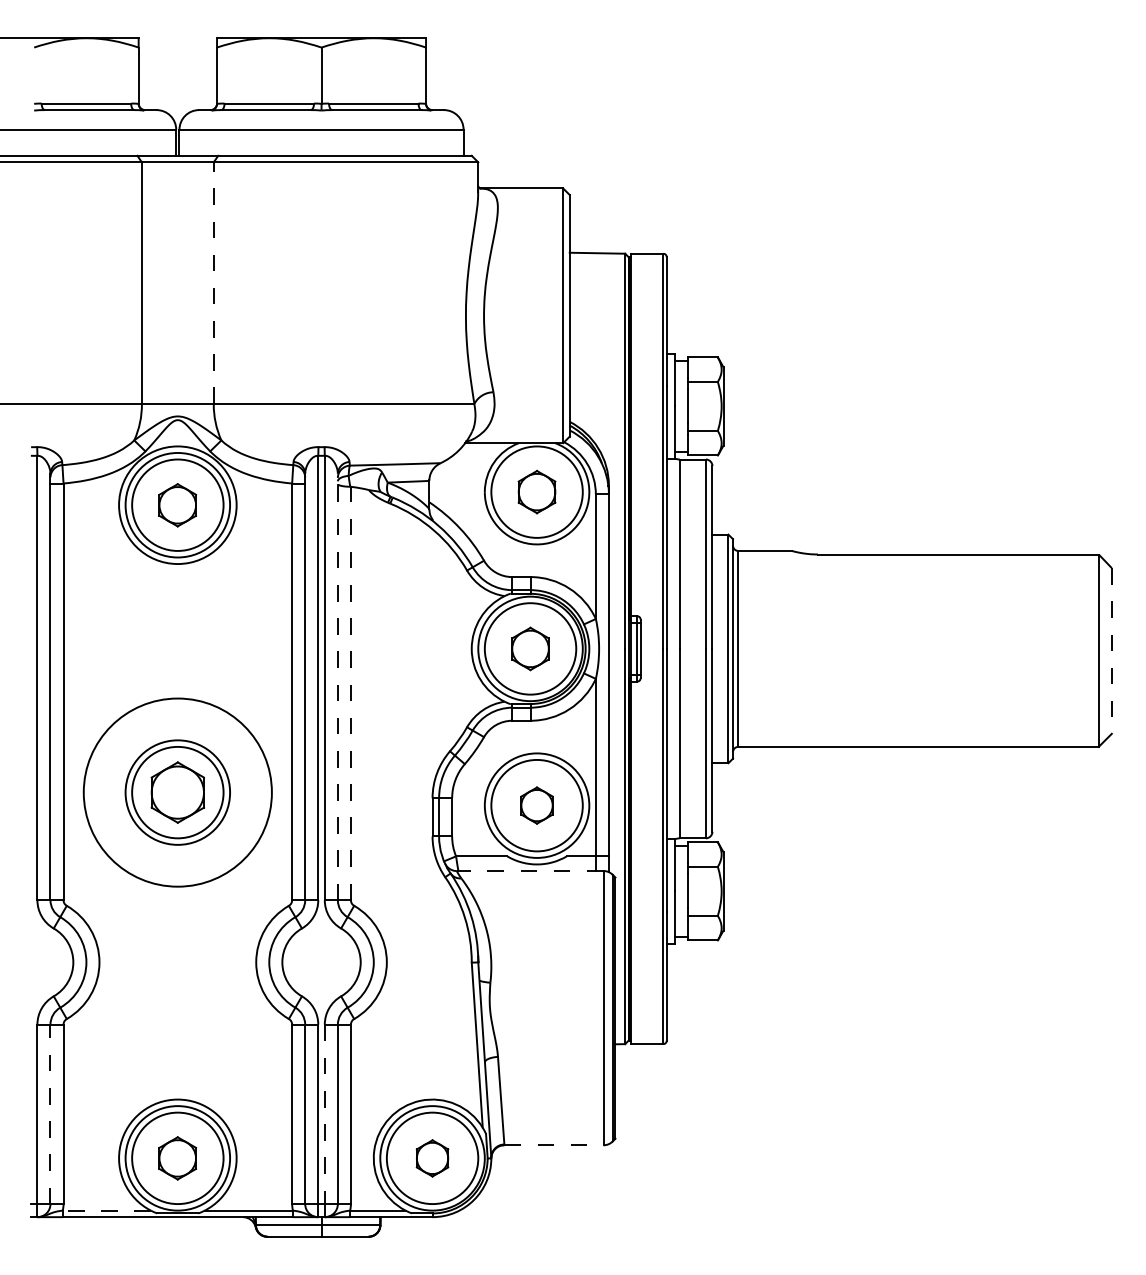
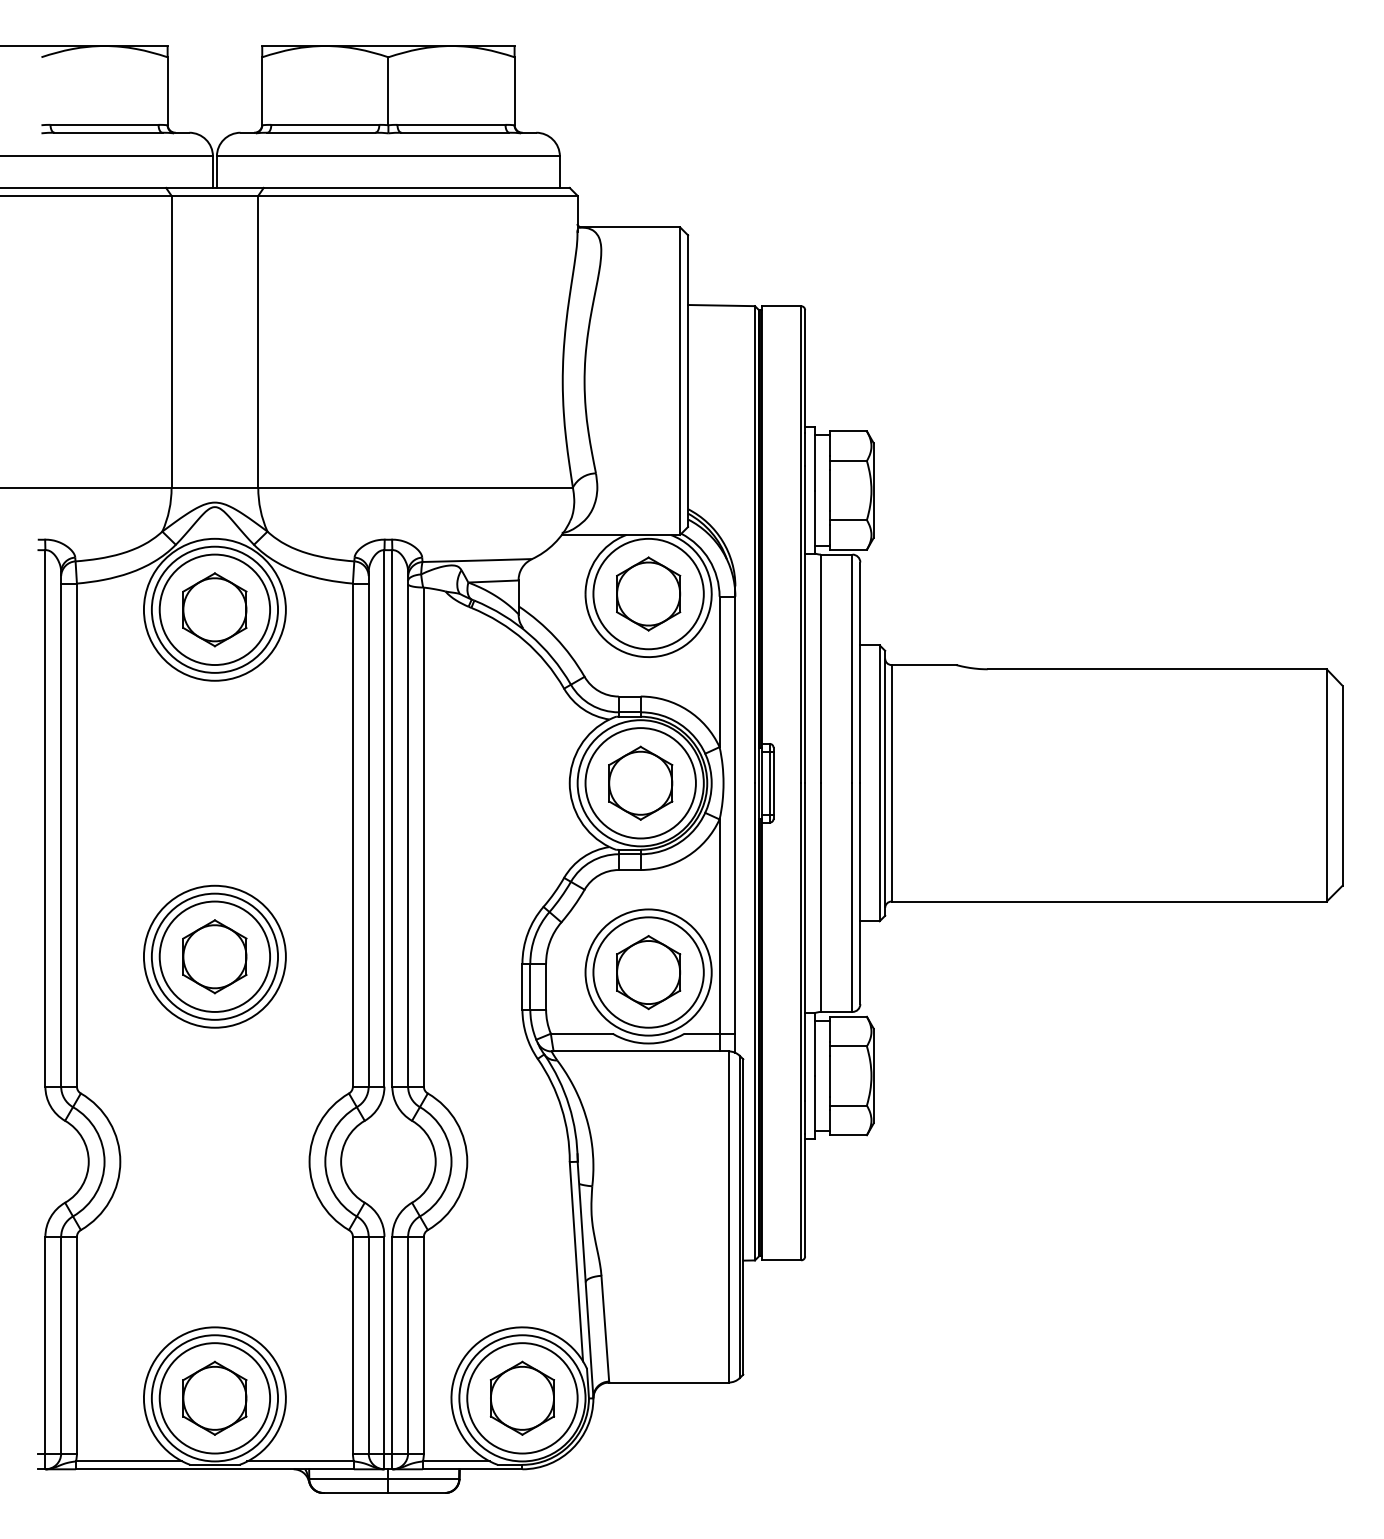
line: (213, 283) -> (257, 342), dashed -> solid
part: (536, 491) -> (647, 593), size x1.43
part: (177, 505) -> (214, 610), size x1.43
part: (530, 648) -> (640, 782), size x1.43
line: (1111, 650) -> (1342, 785), dashed -> solid
line: (337, 686) -> (407, 828), dashed -> solid
line: (350, 693) -> (423, 837), dashed -> solid
circle: (177, 792) -> (214, 956), size x0.62
part: (536, 805) -> (647, 972), size x1.67
line: (529, 870) -> (639, 1050), dashed -> solid
line: (50, 1114) -> (61, 1345), dashed -> solid
line: (324, 1114) -> (391, 1345), dashed -> solid
line: (553, 1145) -> (668, 1382), dashed -> solid
part: (177, 1158) -> (214, 1398), size x1.43
part: (432, 1158) -> (522, 1398), size x1.67
line: (106, 1210) -> (128, 1461), dashed -> solid

